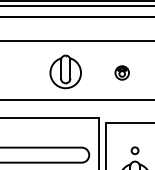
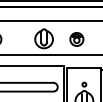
part: (121, 73) -> (76, 39), size x1.67

